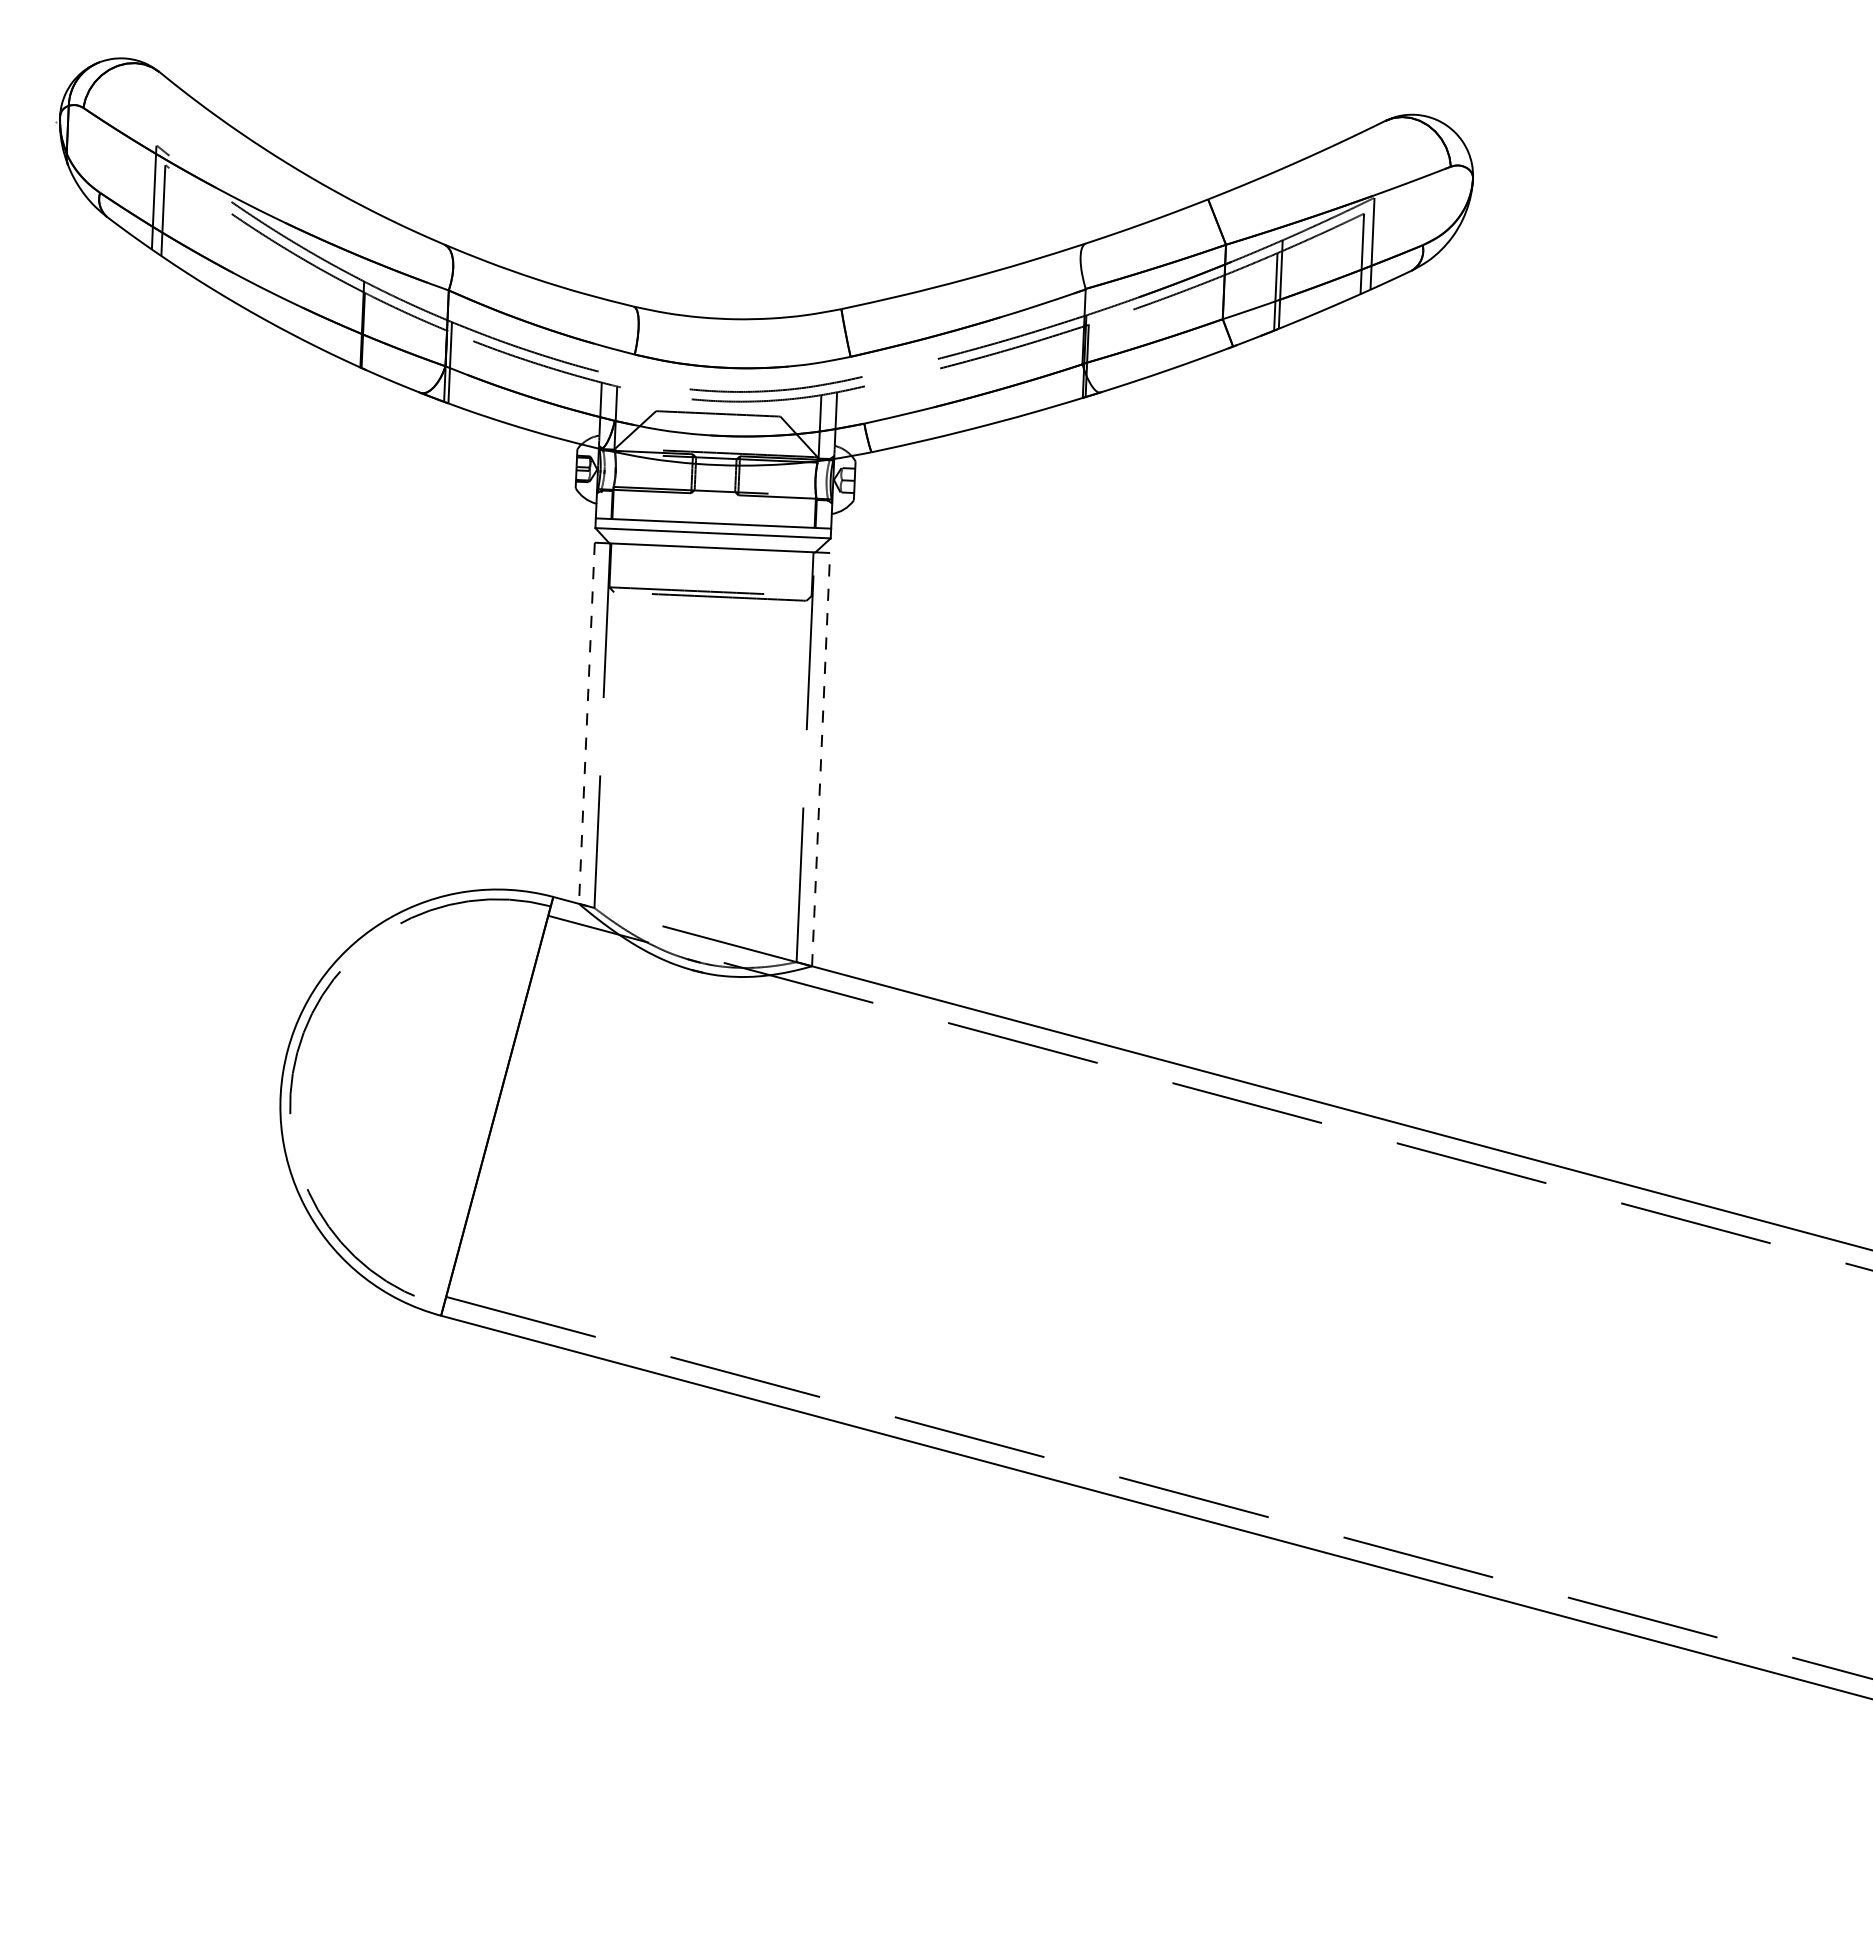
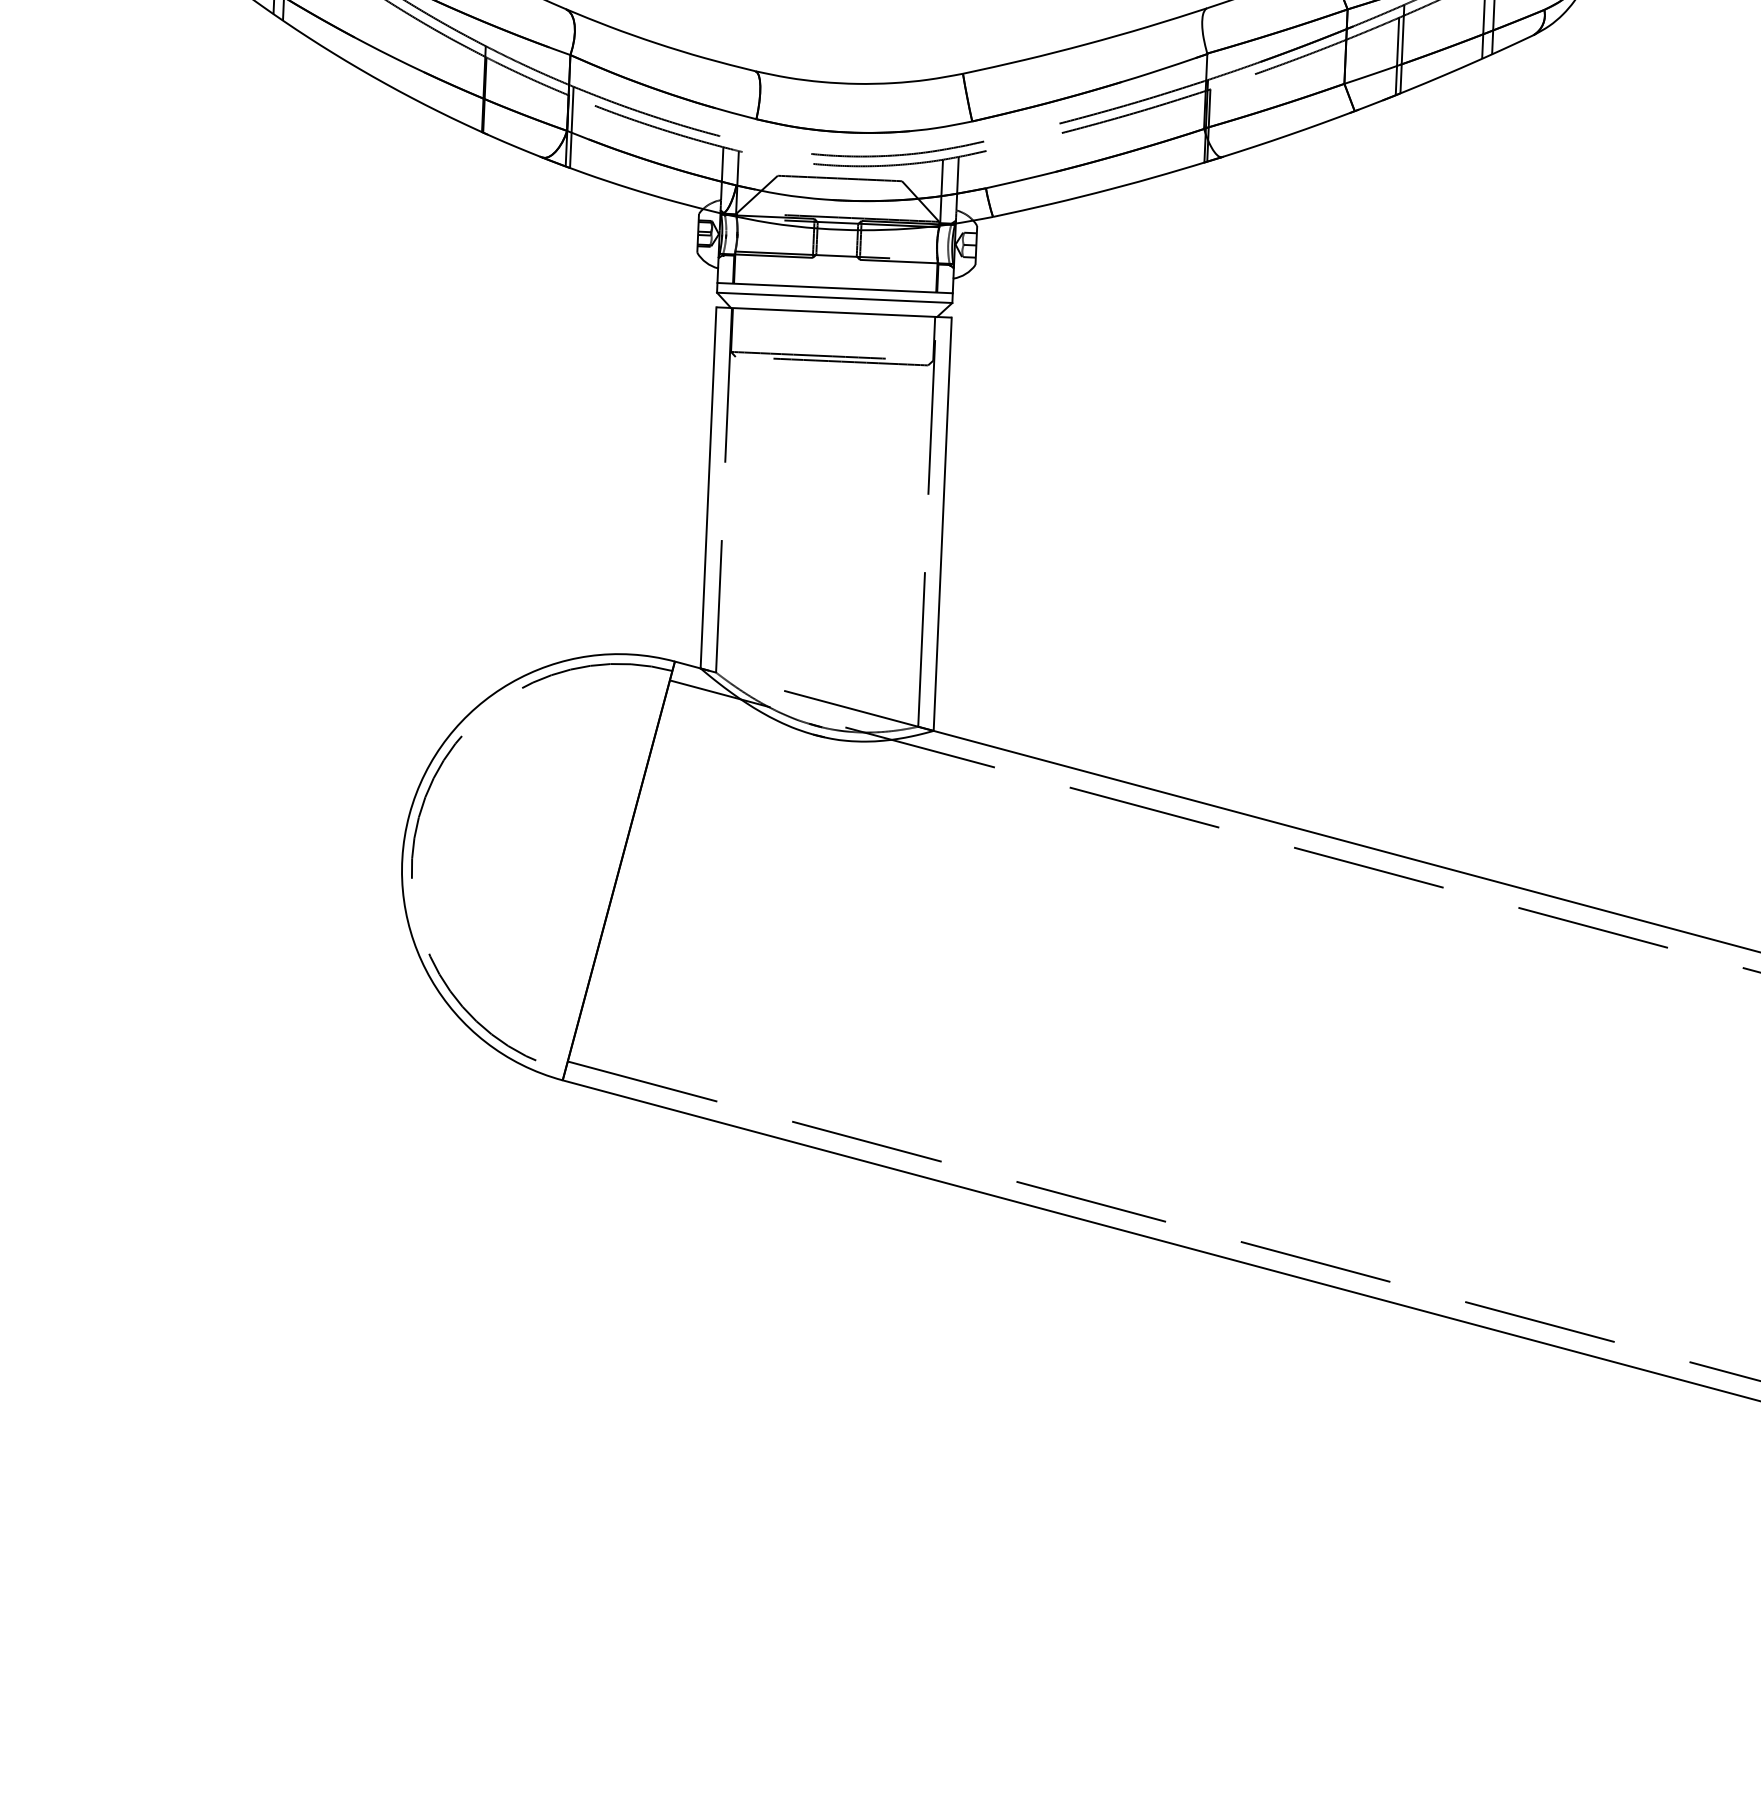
line: (586, 723) -> (708, 488), dashed -> solid
line: (821, 759) -> (943, 524), dashed -> solid

